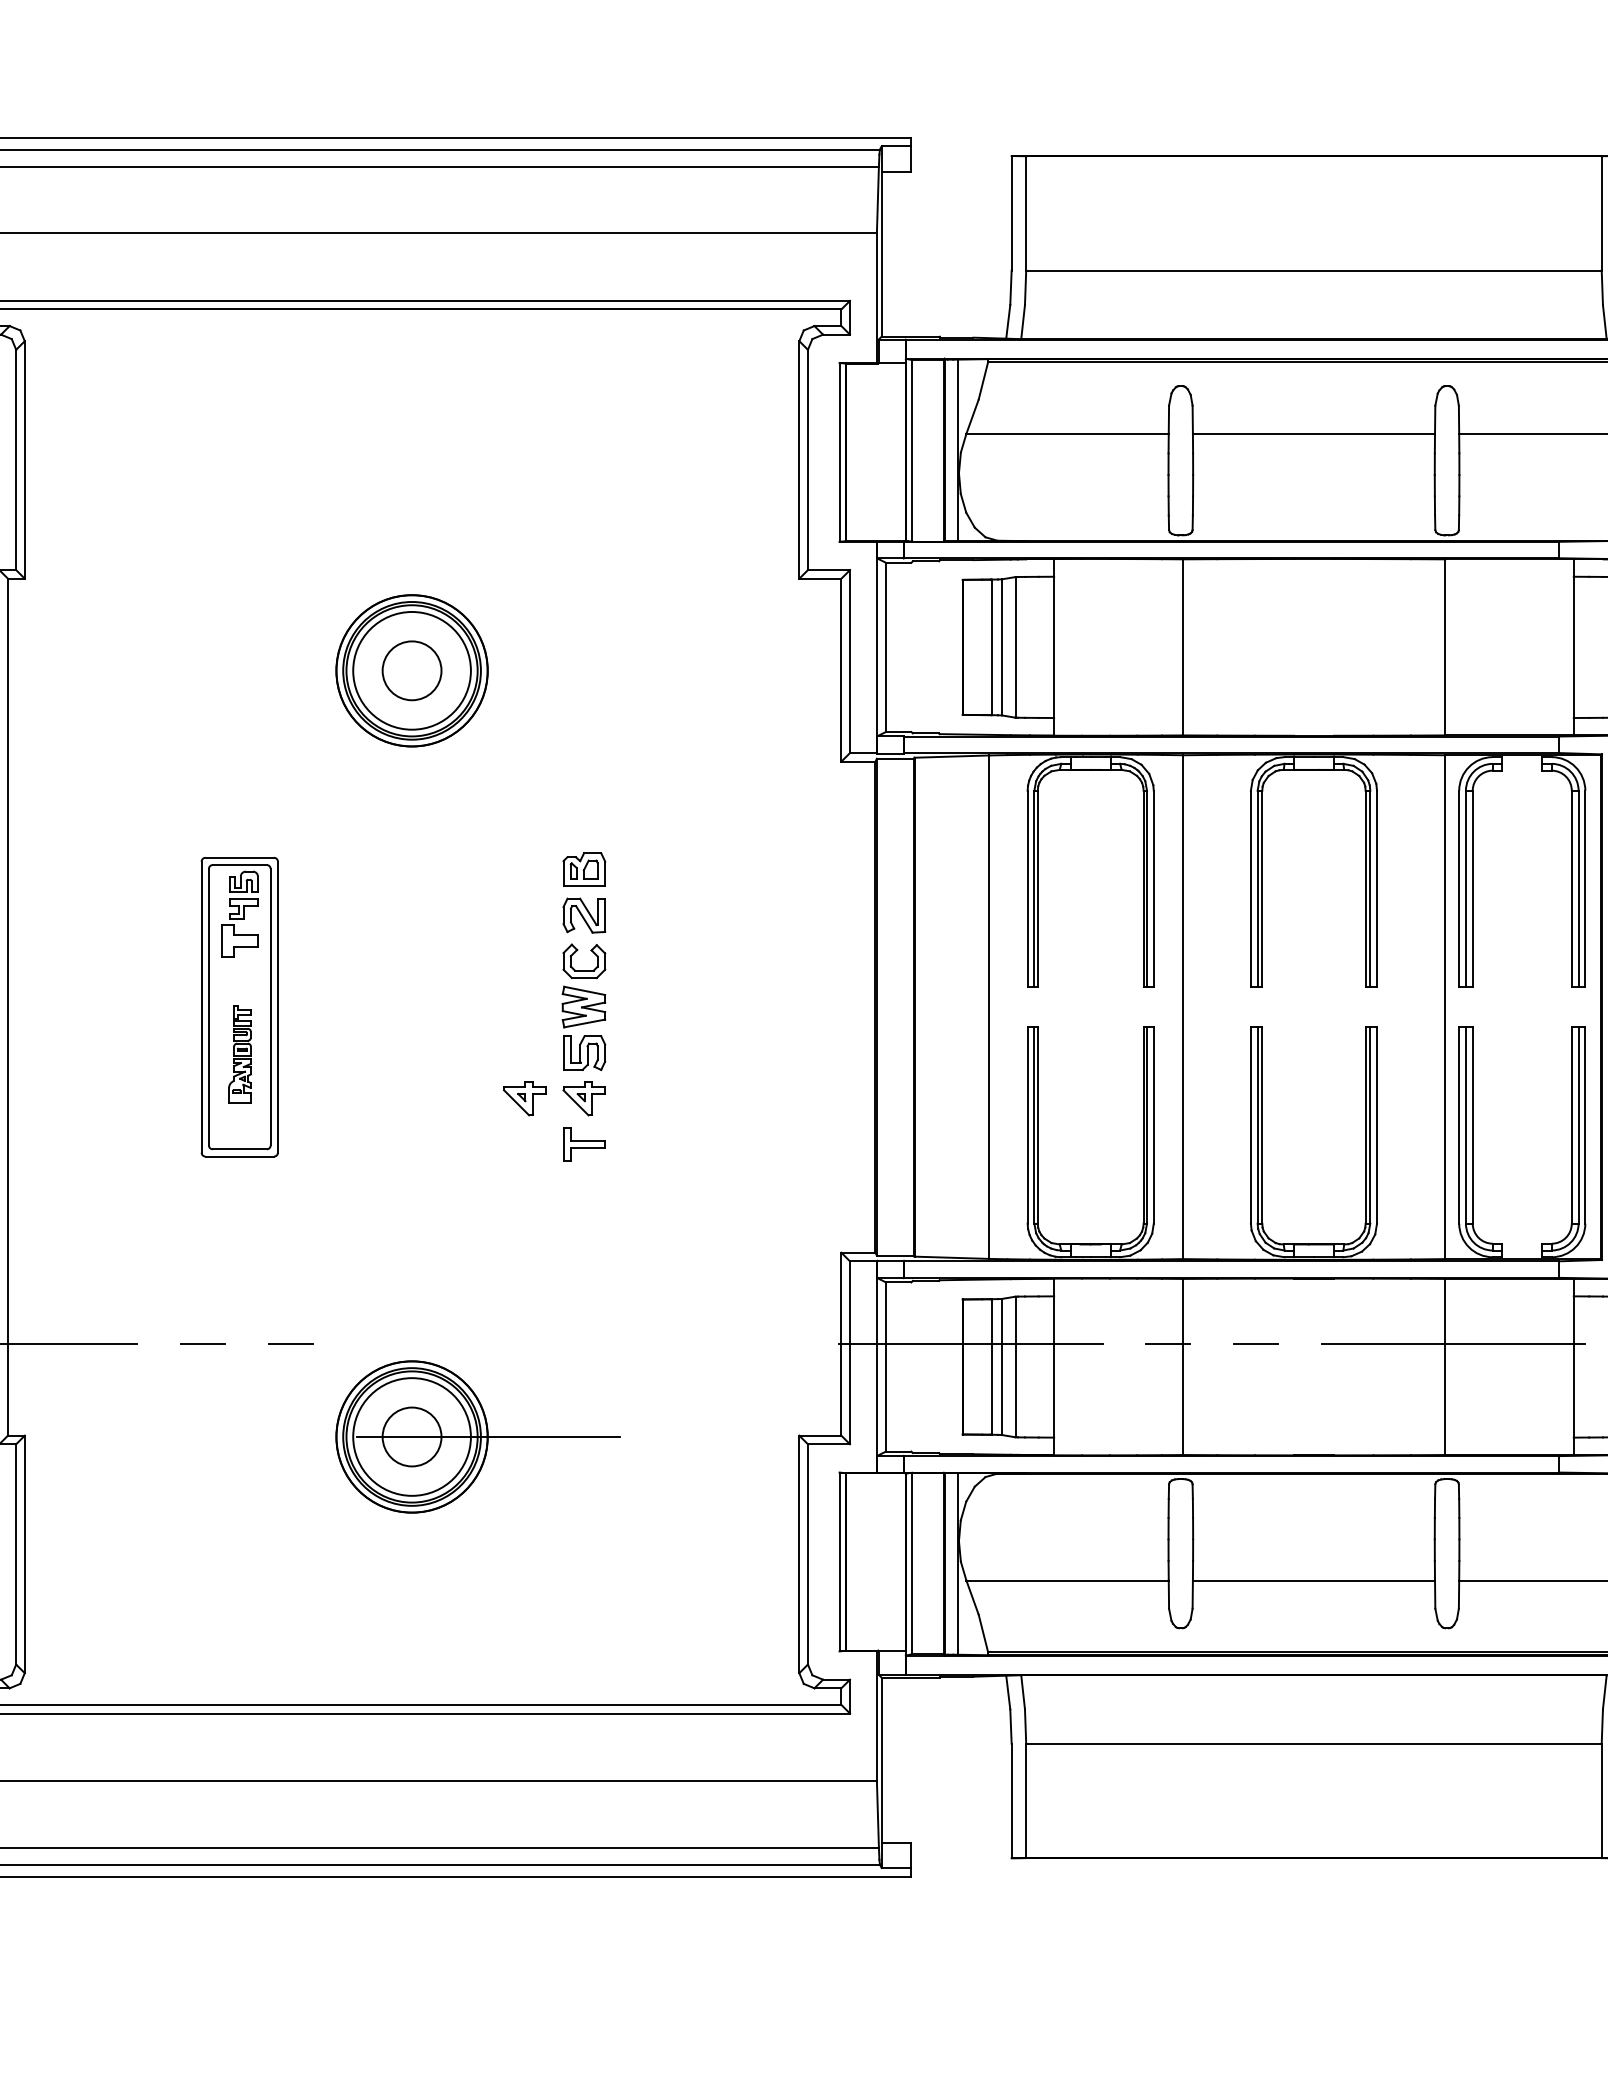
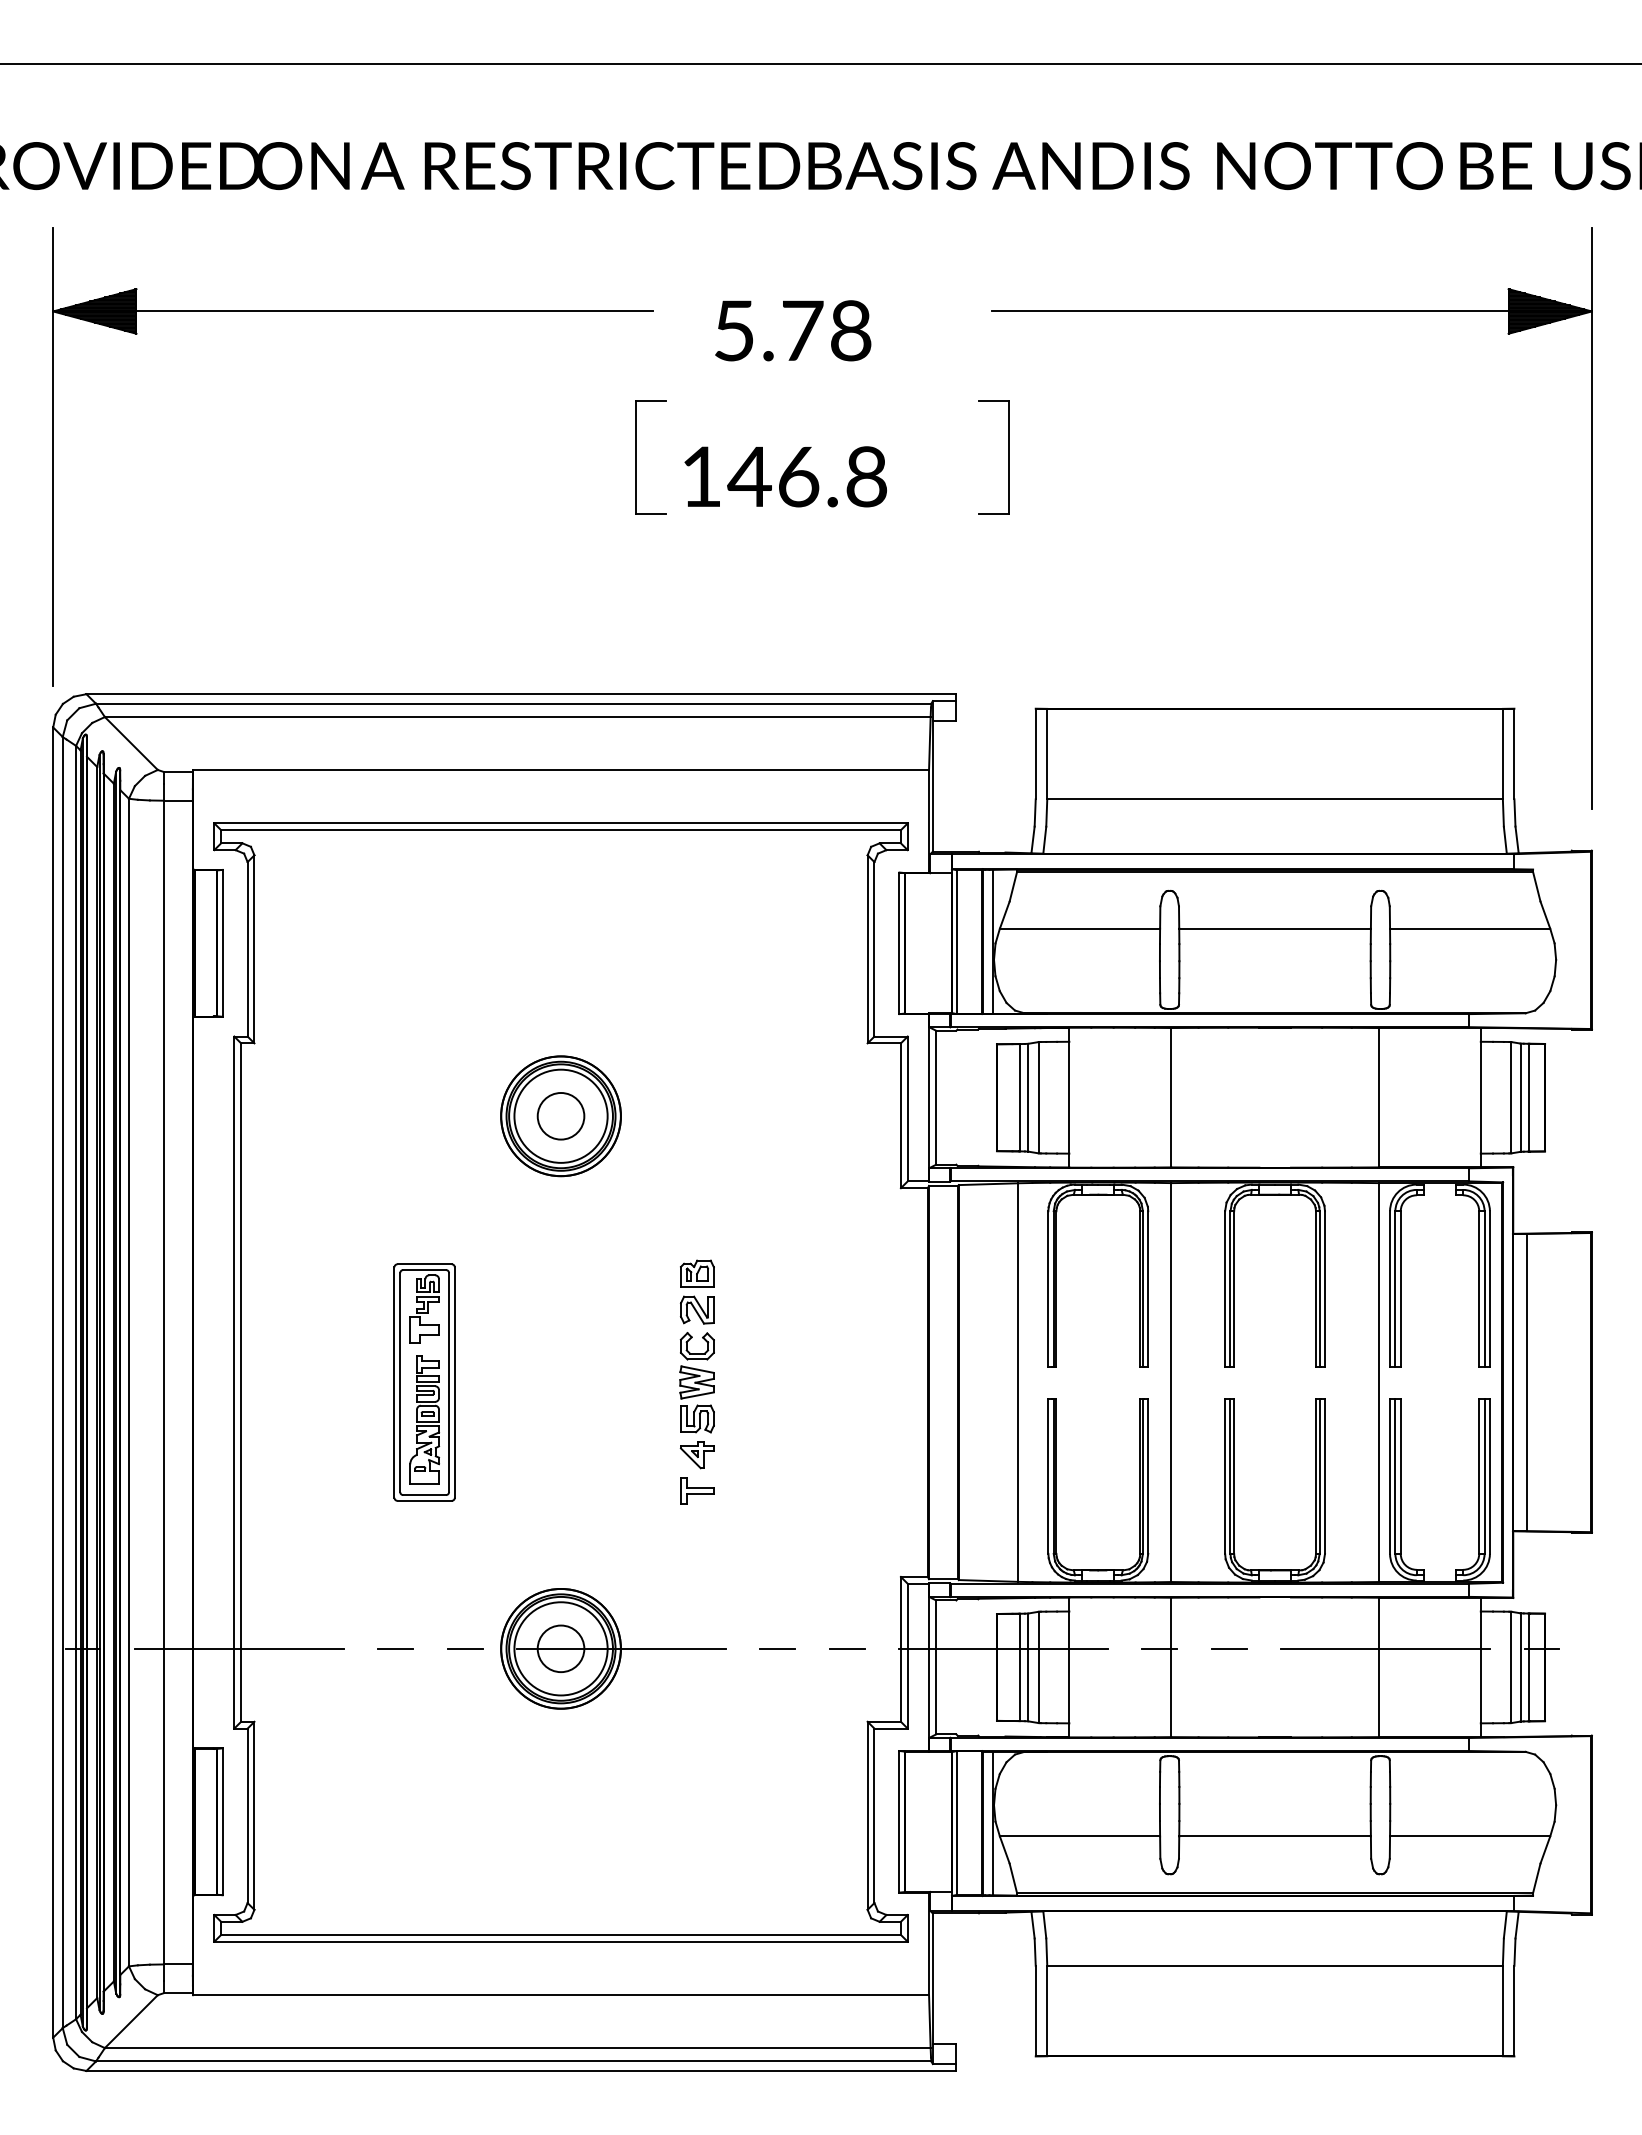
part: (239, 1053) -> (424, 1419), size x1.67
part: (523, 1099) -> (649, 1455), removed
line: (685, 1343) -> (777, 1648), added
line: (772, 1343) -> (846, 1648), added
part: (478, 1436) -> (613, 1648), moved

